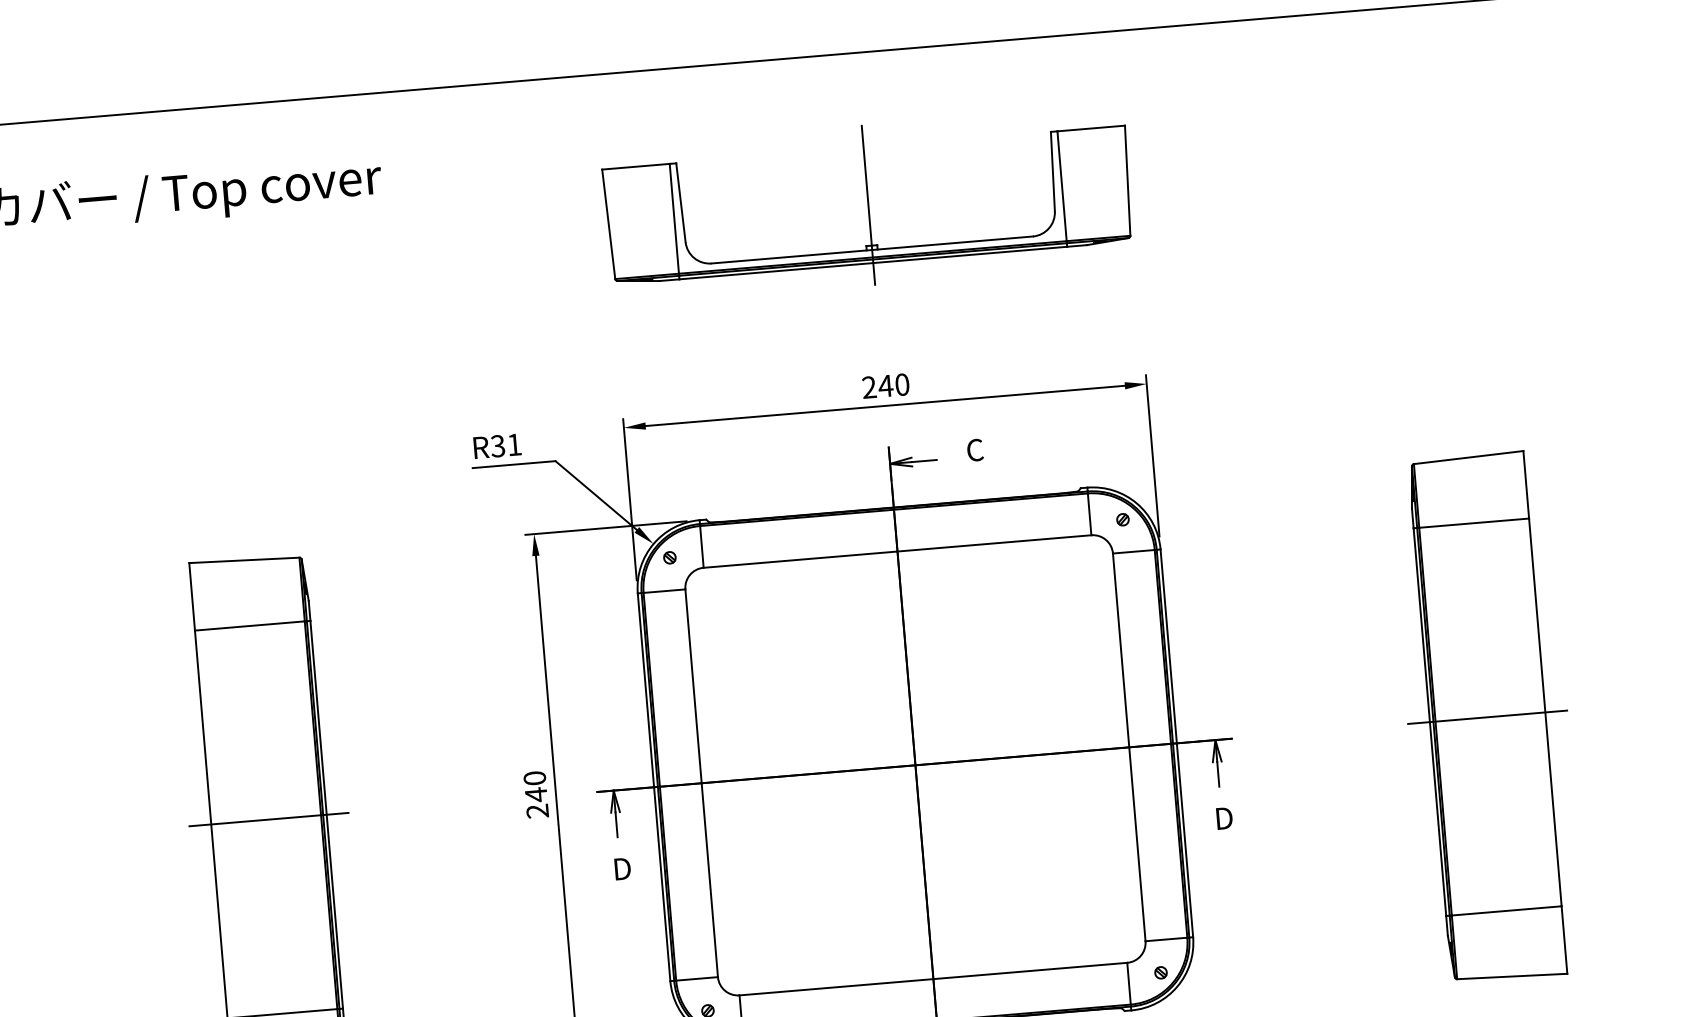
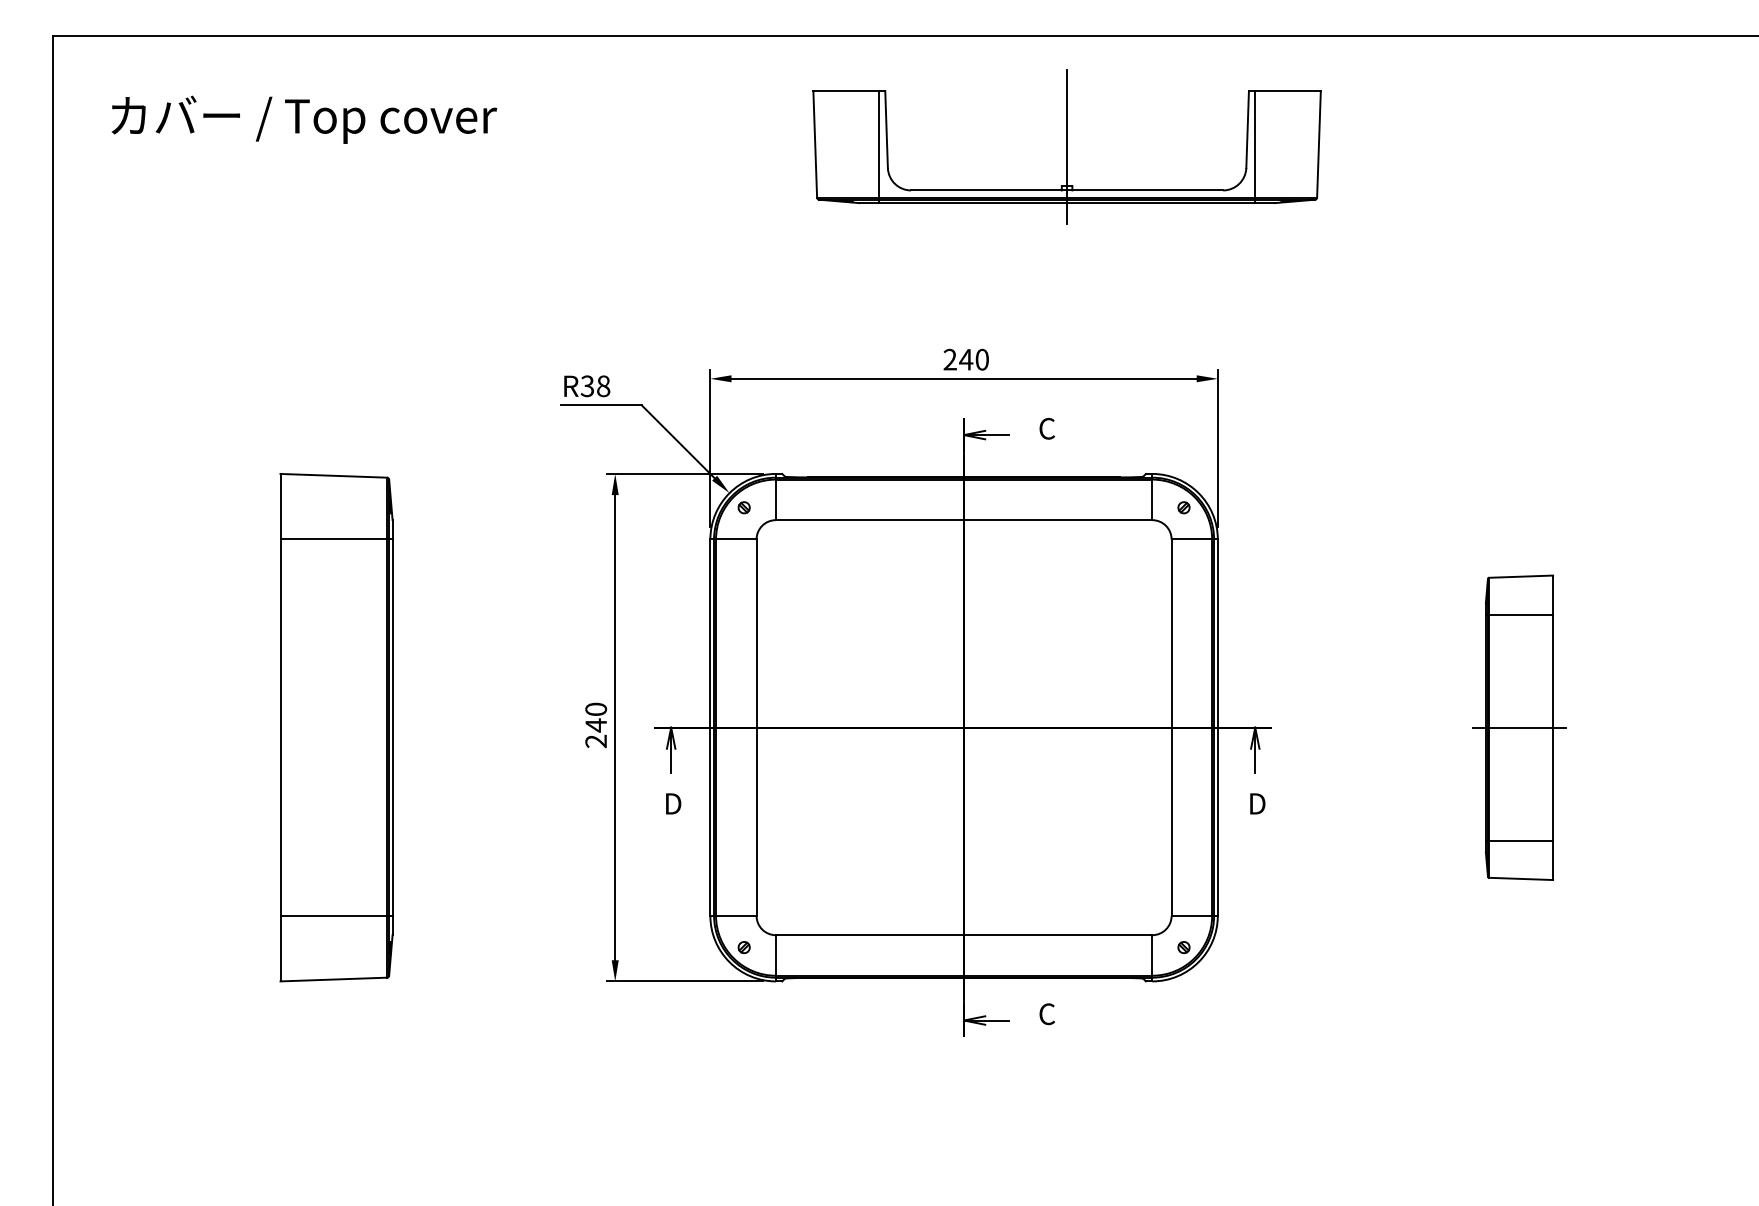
part: (867, 204) -> (1066, 146), moved
text: (514, 445) -> (603, 386), R31 -> R38
part: (1487, 717) -> (1519, 727), size x0.6
line: (268, 819) -> (336, 727), removed

